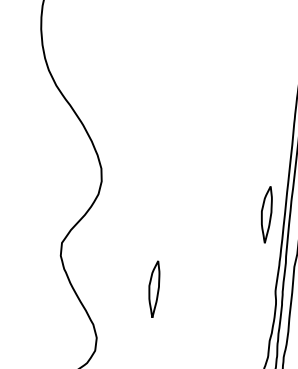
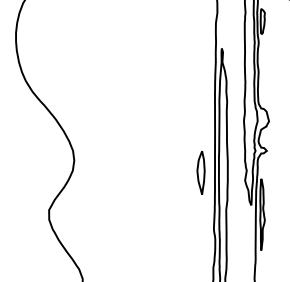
part: (153, 288) -> (121, 237), removed

